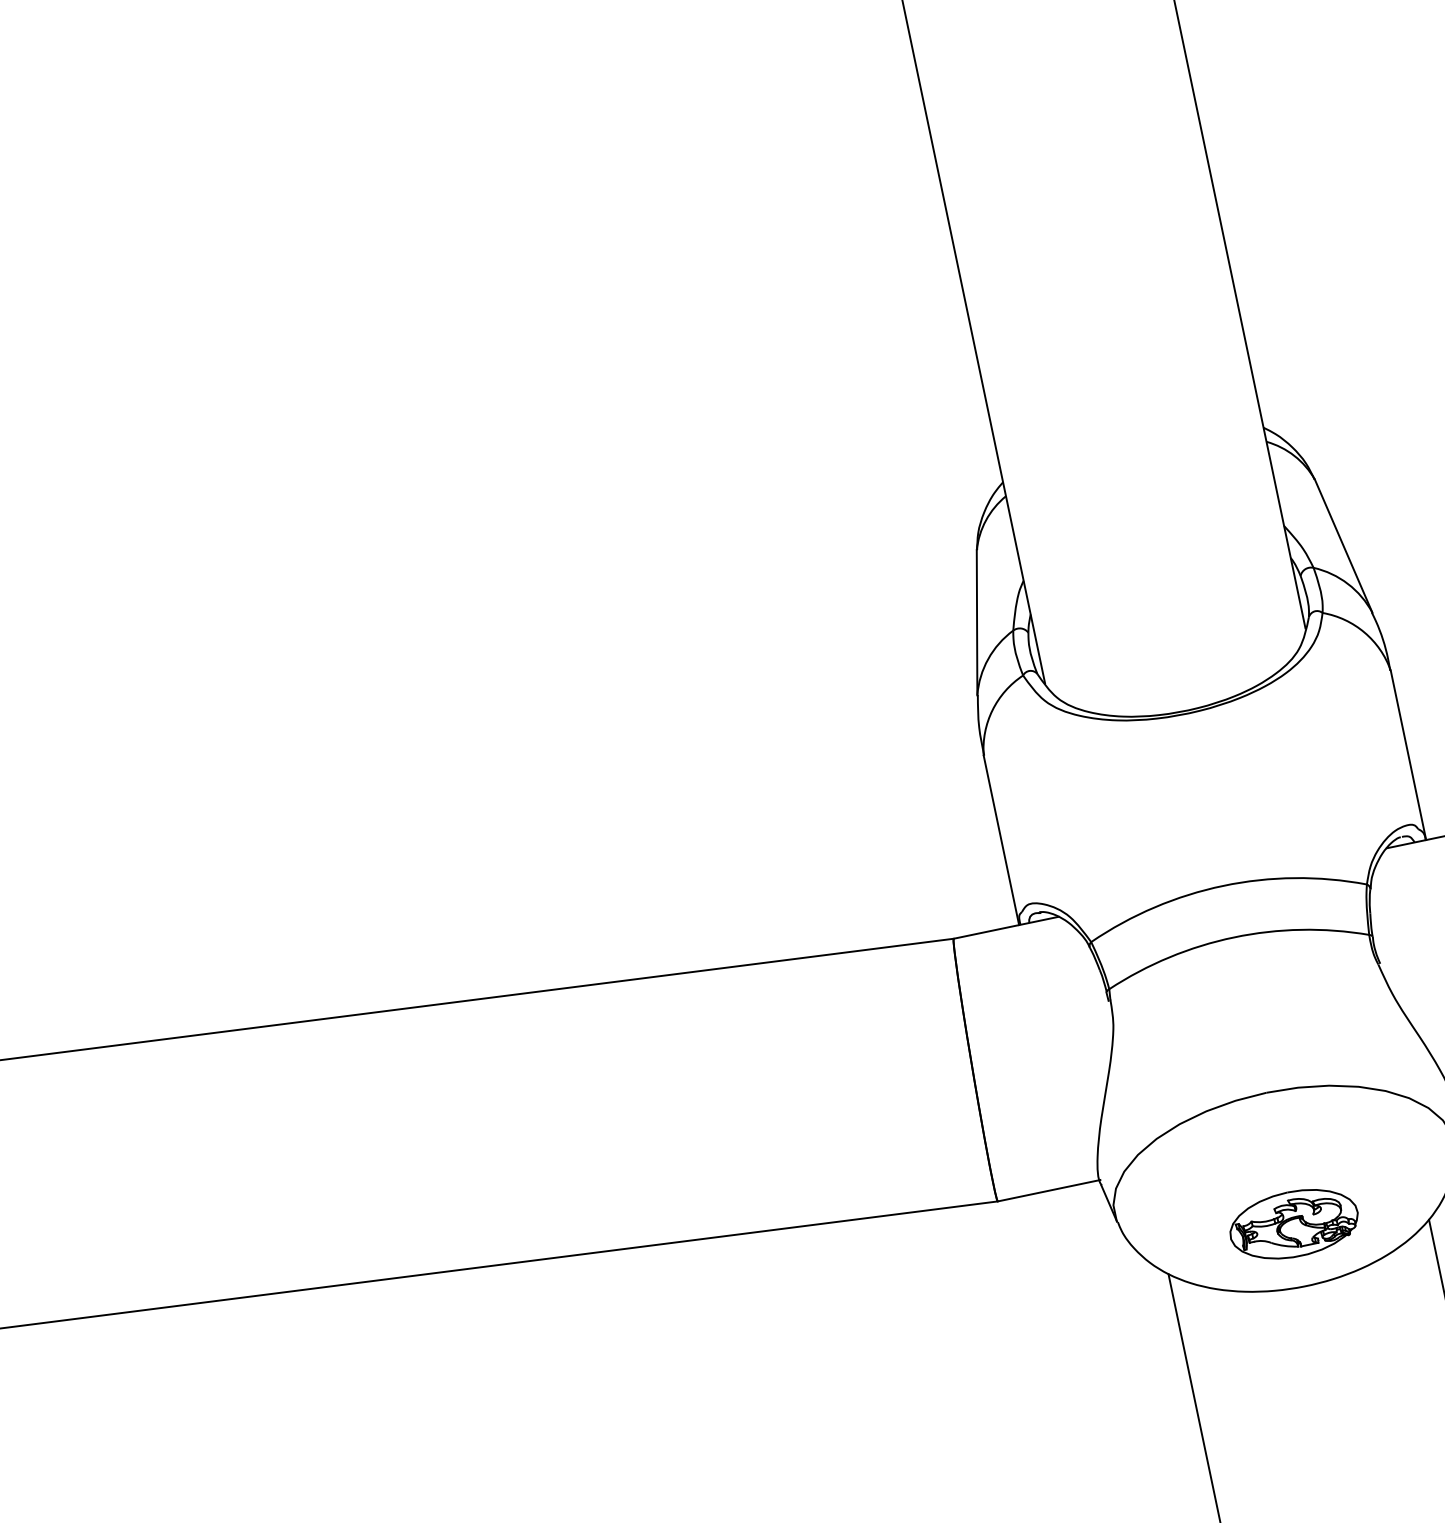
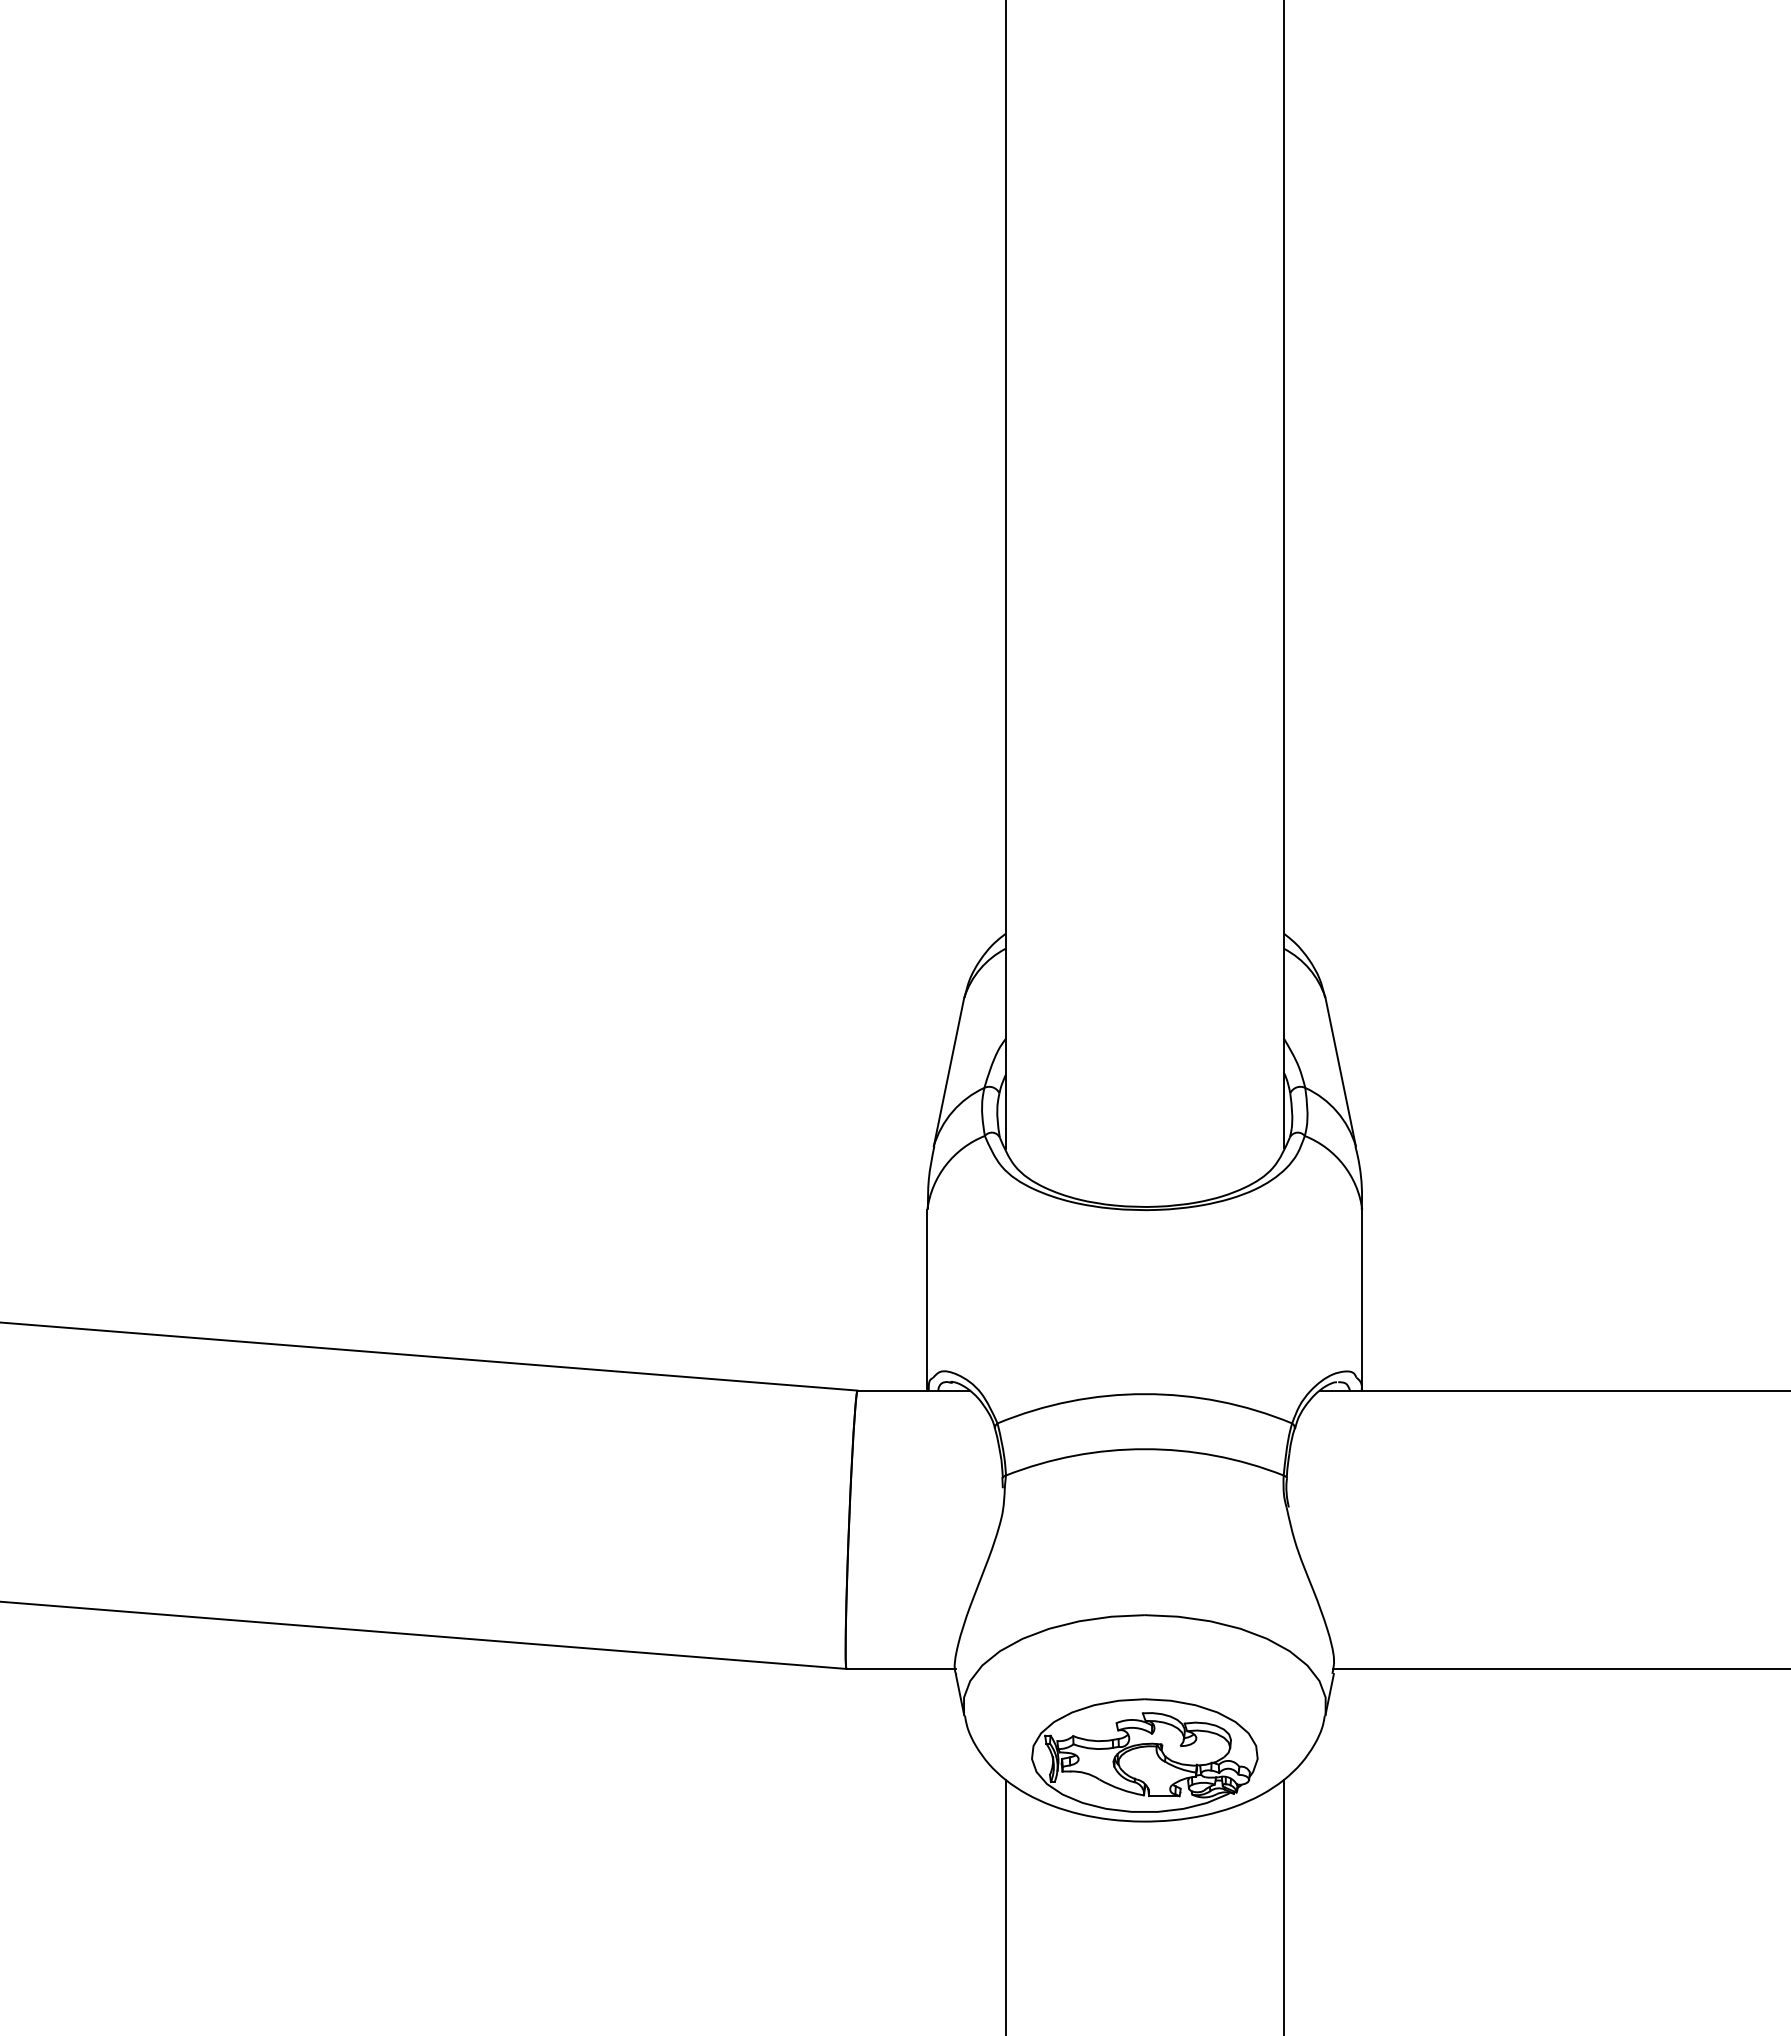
part: (1293, 1224) -> (1144, 1755), size x1.67

